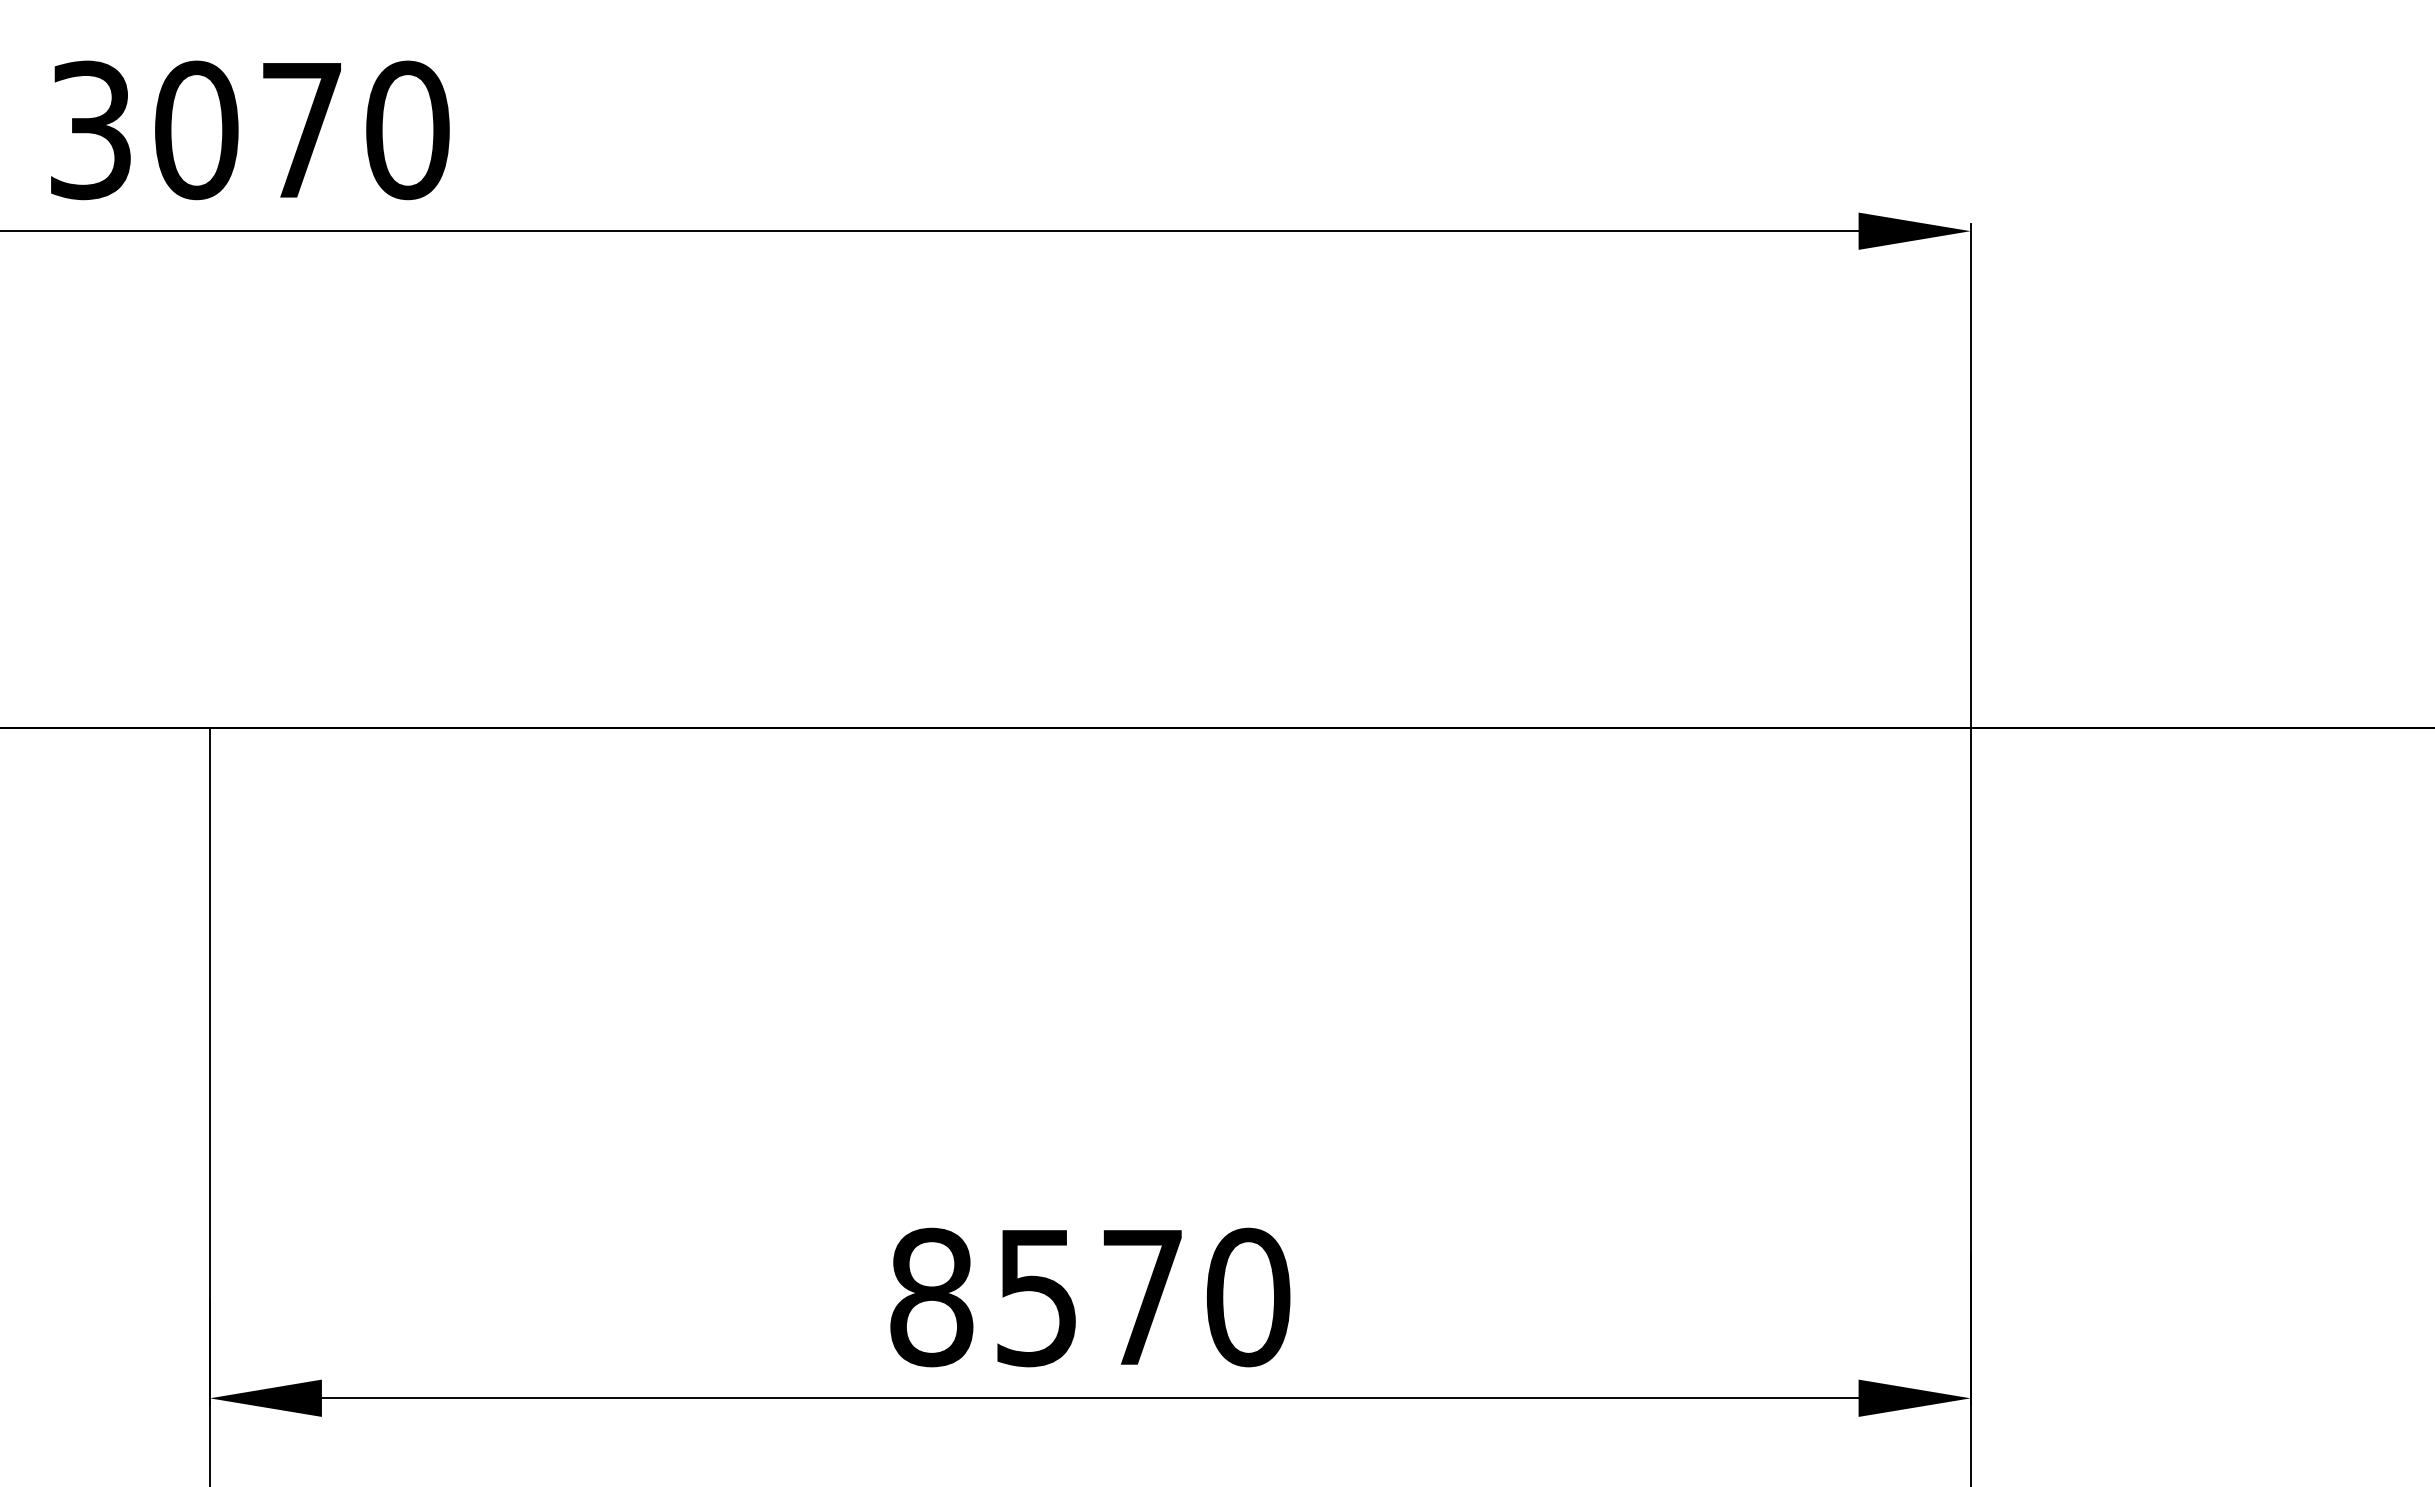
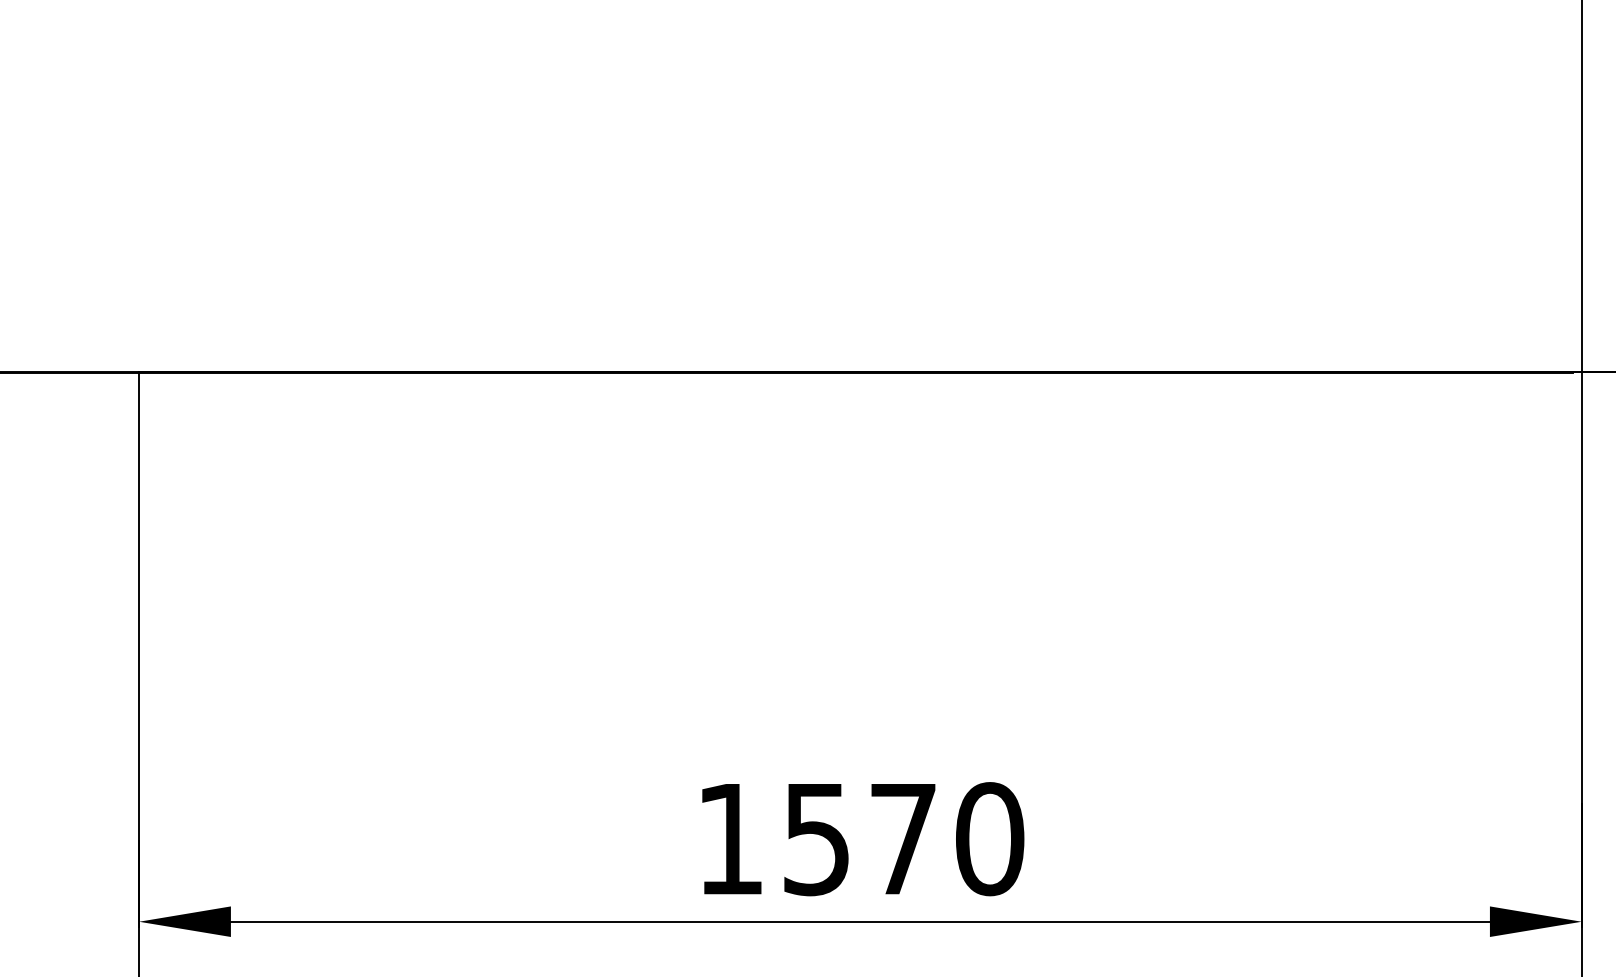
text: (931, 1297) -> (730, 839), 8570 -> 1570

